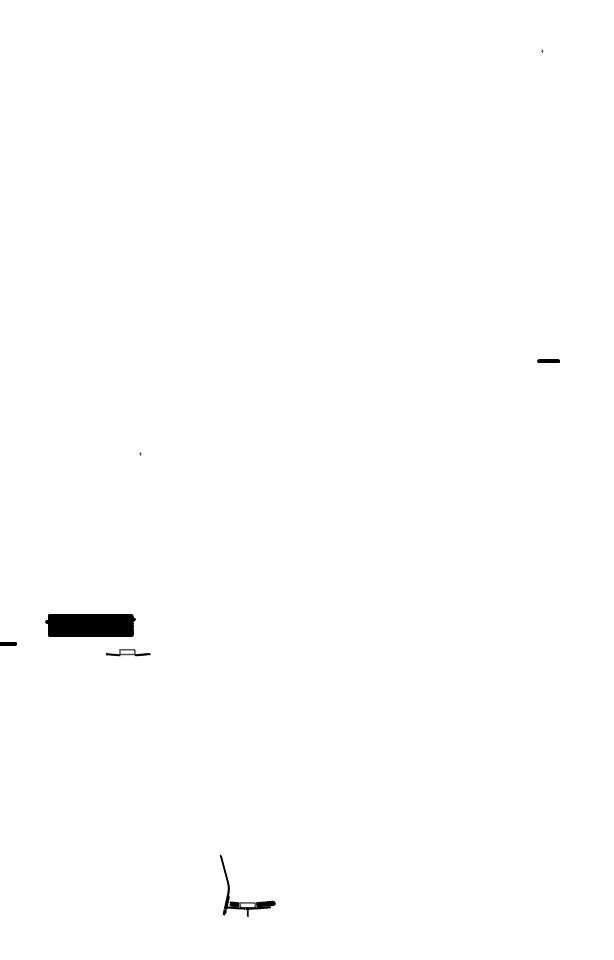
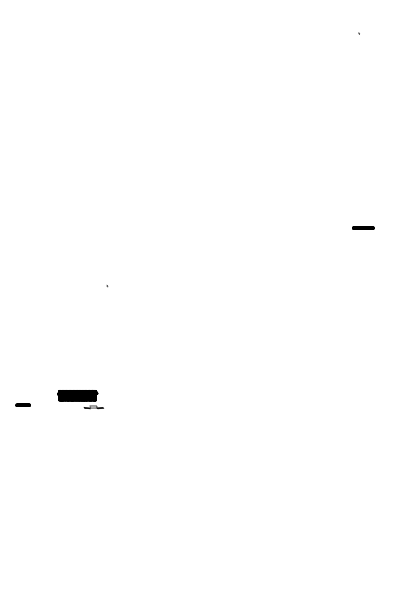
part: (549, 360) -> (363, 227), size x1.6
part: (97, 634) -> (80, 399), size x0.7
part: (247, 901) -> (174, 566), removed

